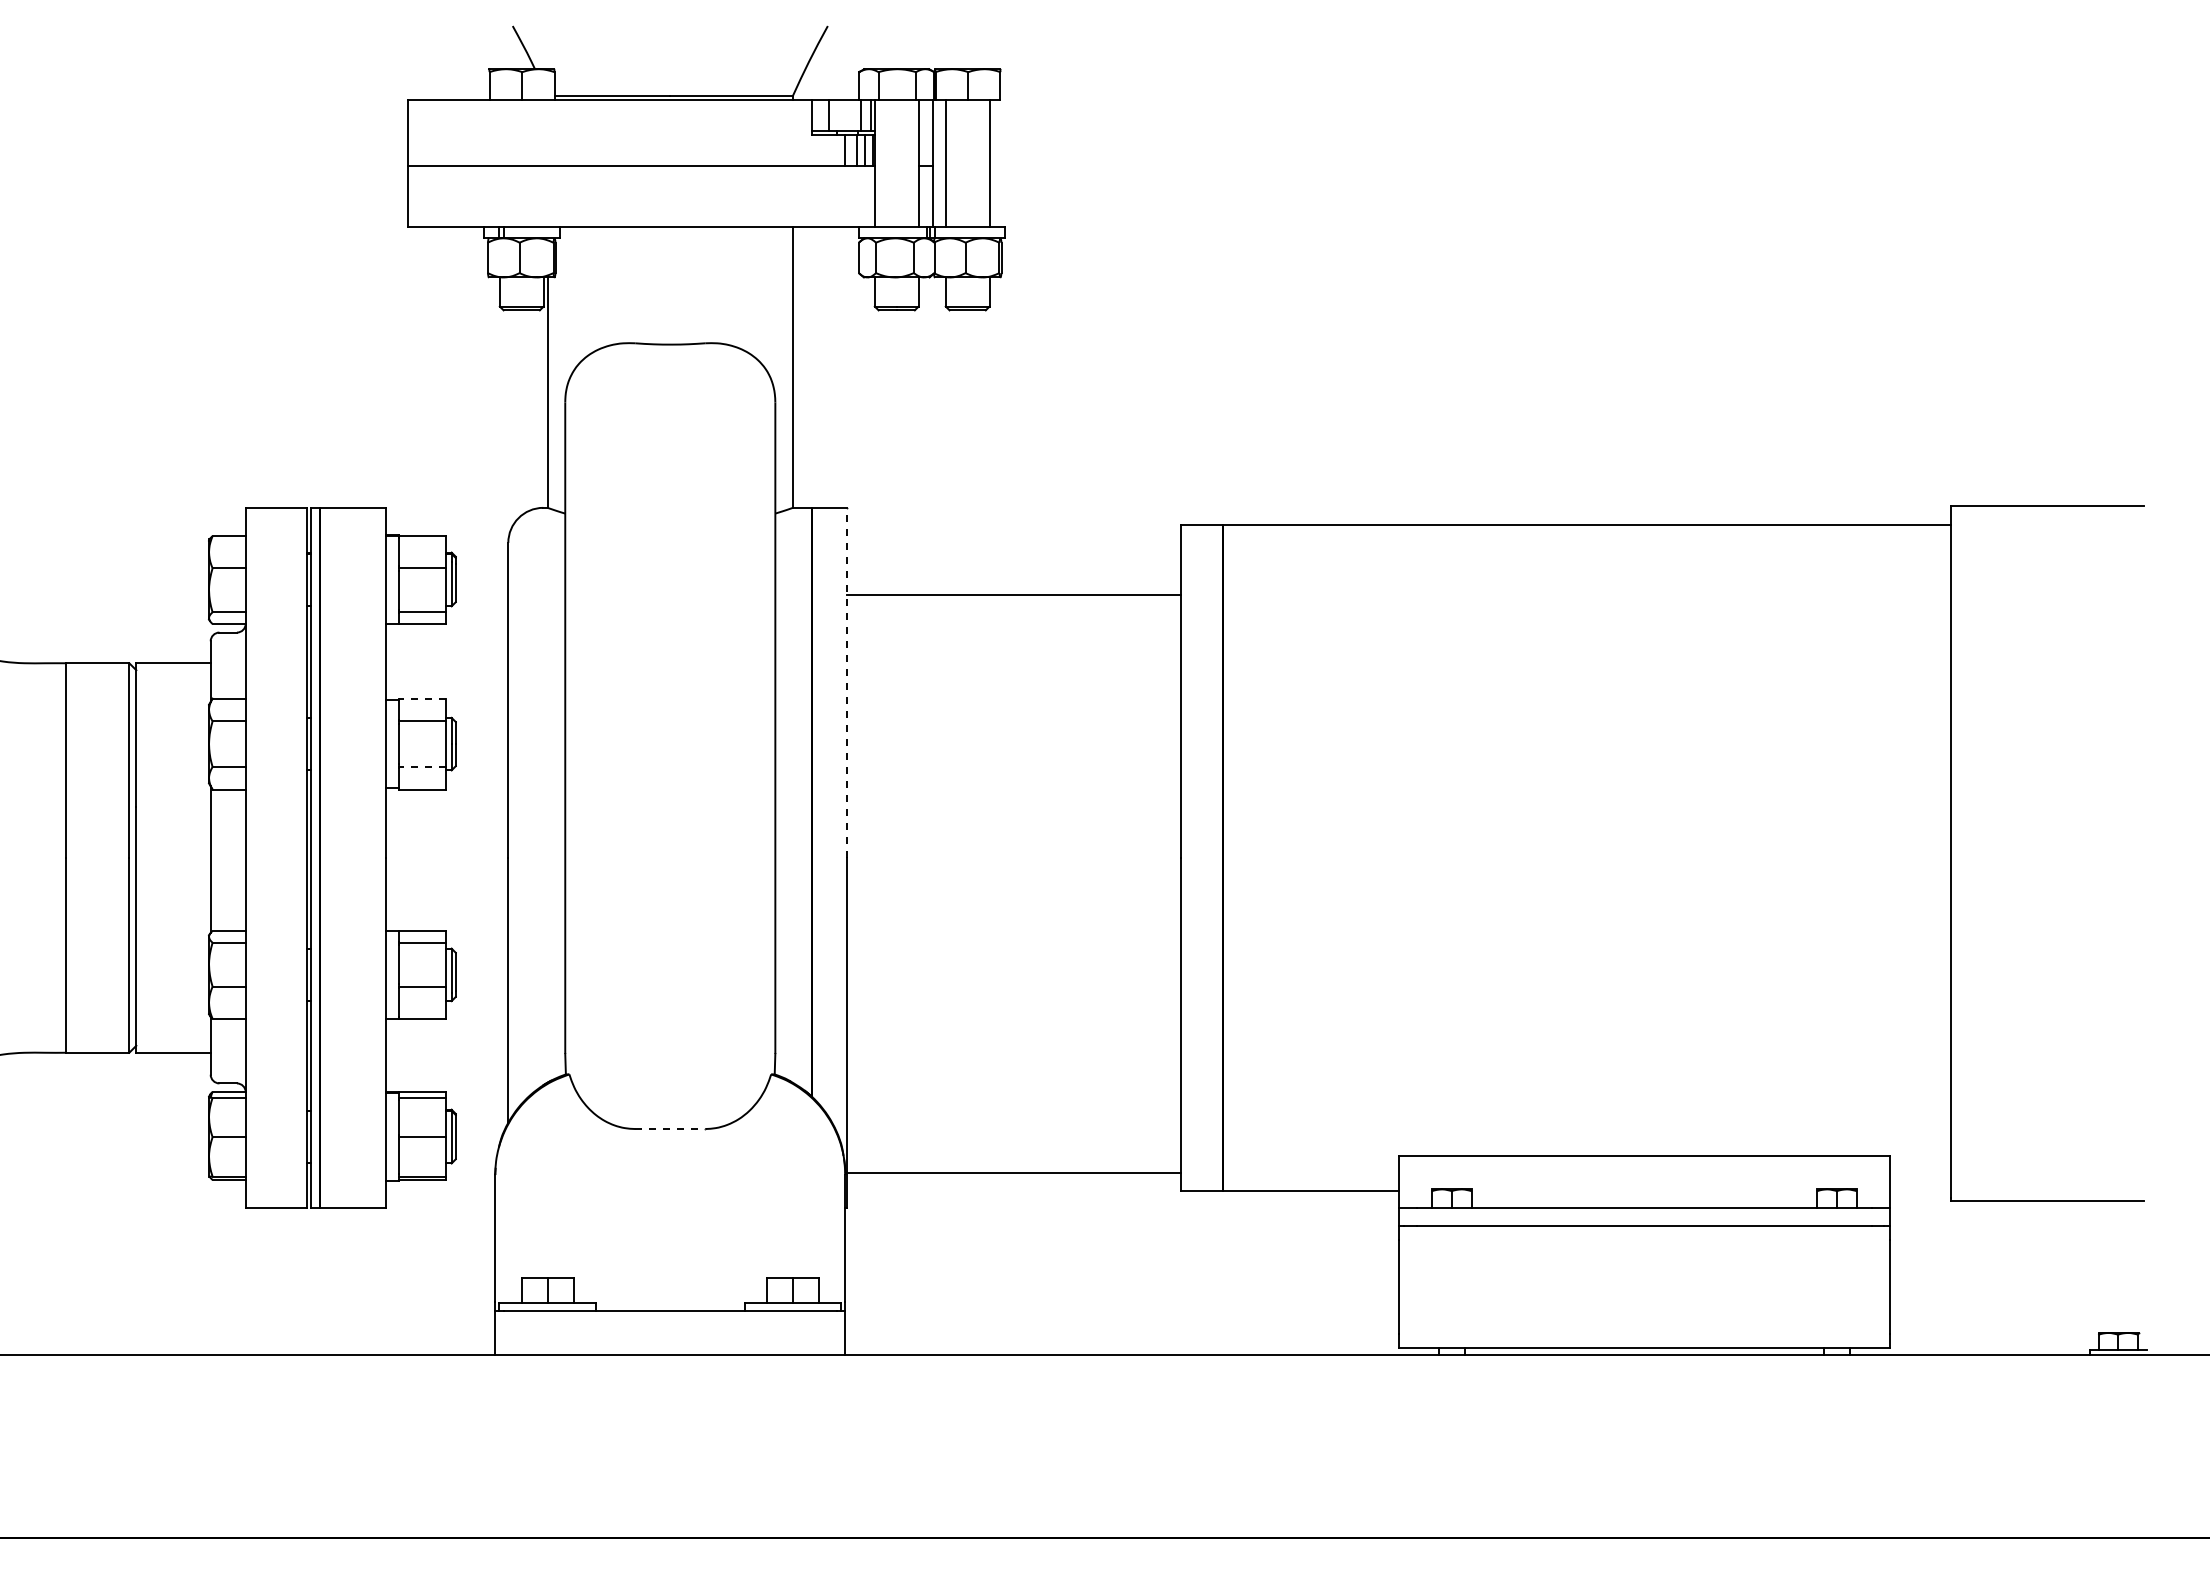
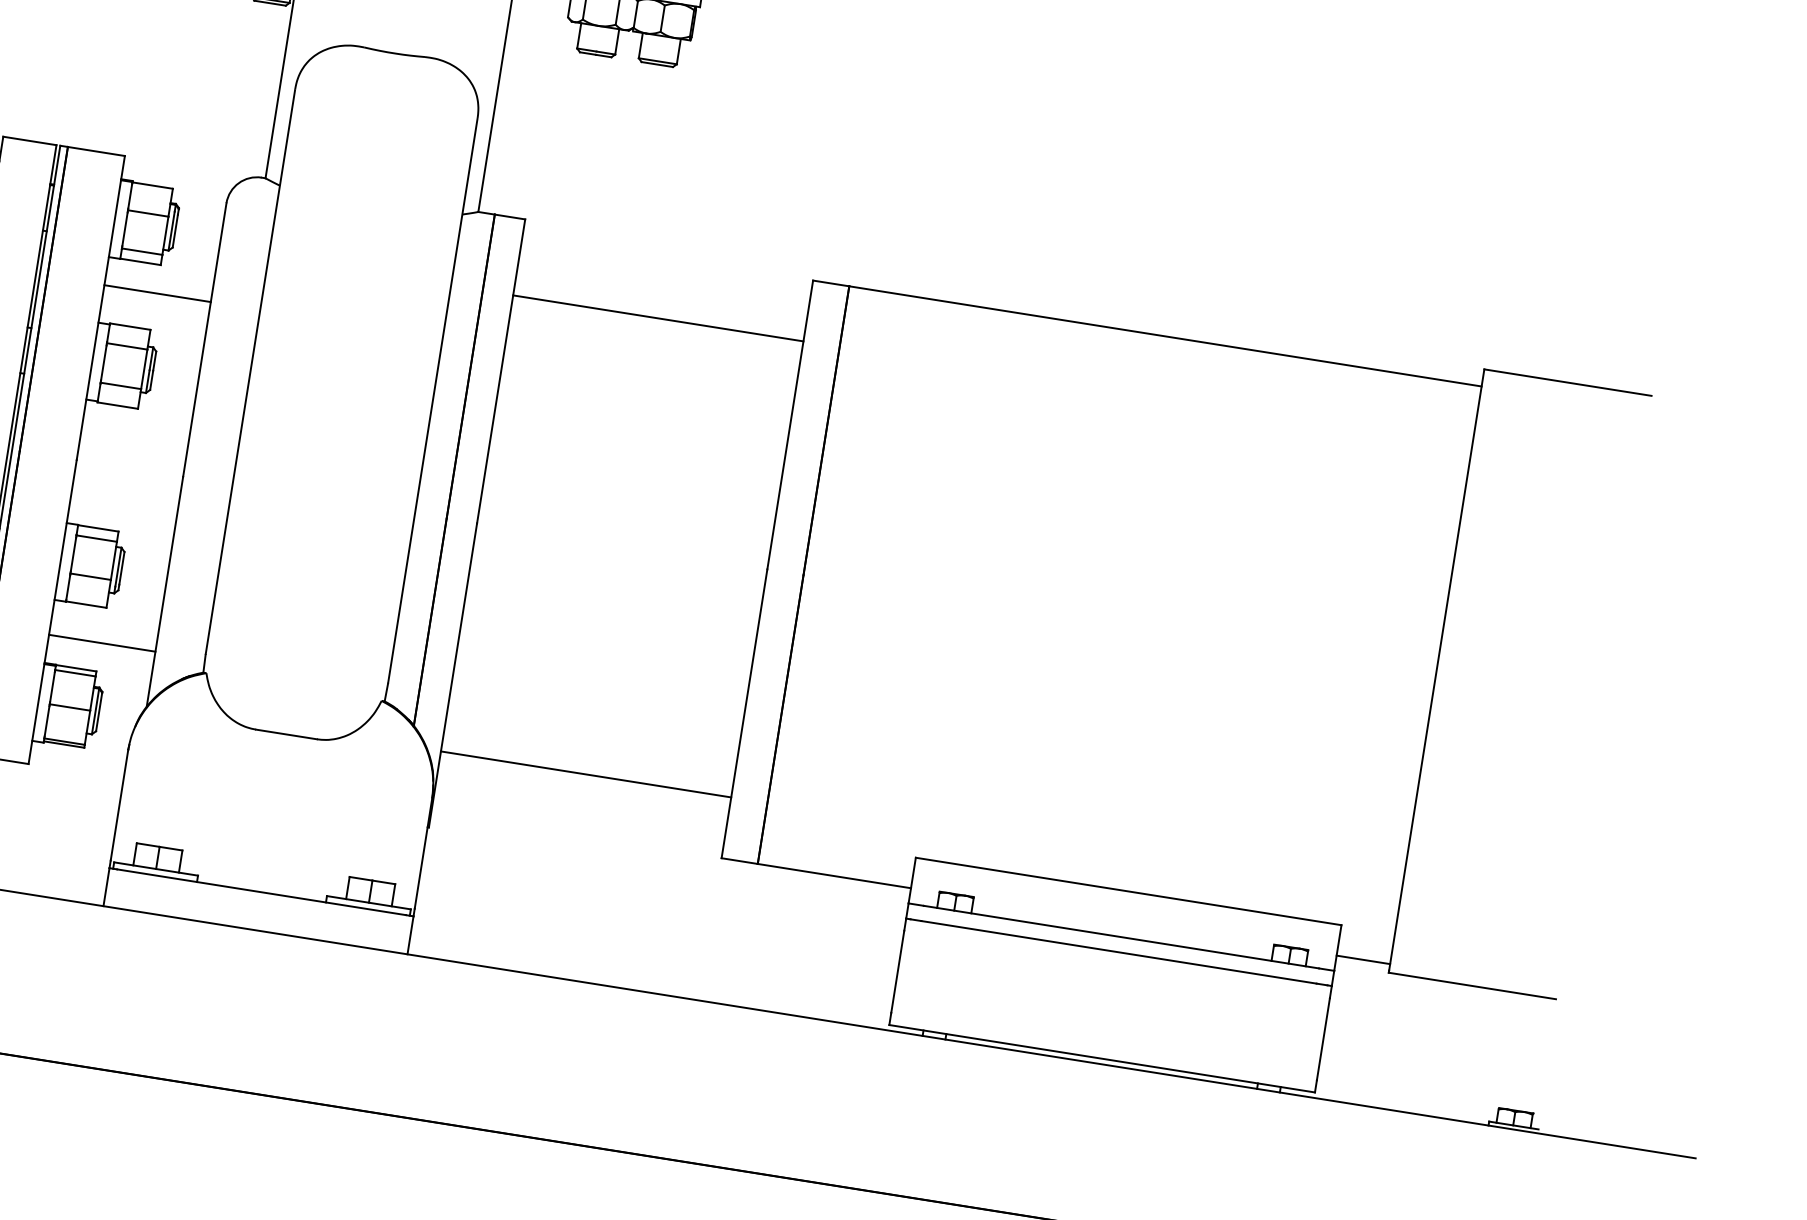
line: (446, 656) -> (157, 293), added
line: (846, 682) -> (500, 370), dashed -> solid
line: (421, 698) -> (129, 326), dashed -> solid
line: (421, 766) -> (120, 385), dashed -> solid
line: (446, 1059) -> (101, 643), added
line: (670, 1129) -> (286, 734), dashed -> solid
line: (1013, 1172) -> (585, 774), moved
line: (1920, 1190) -> (1363, 959), added

